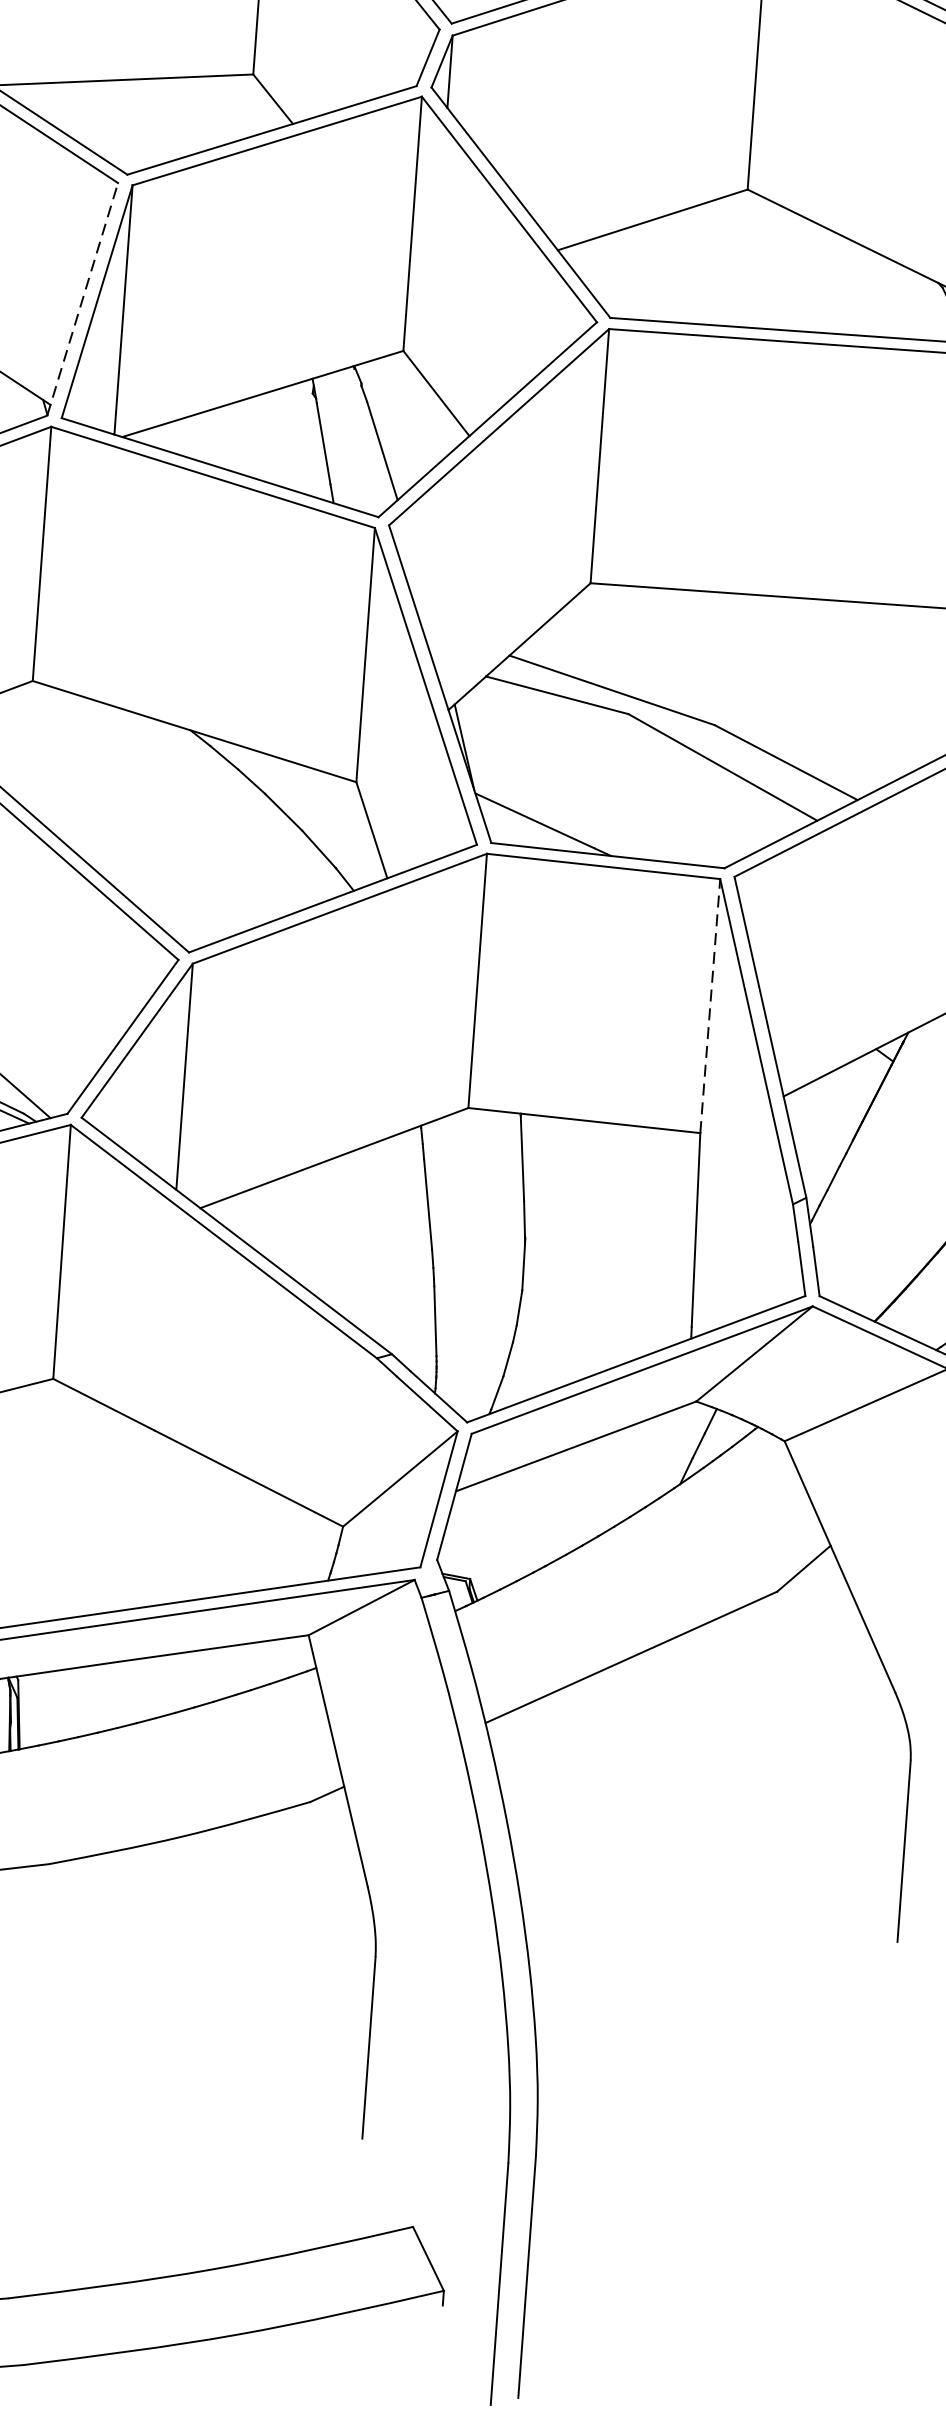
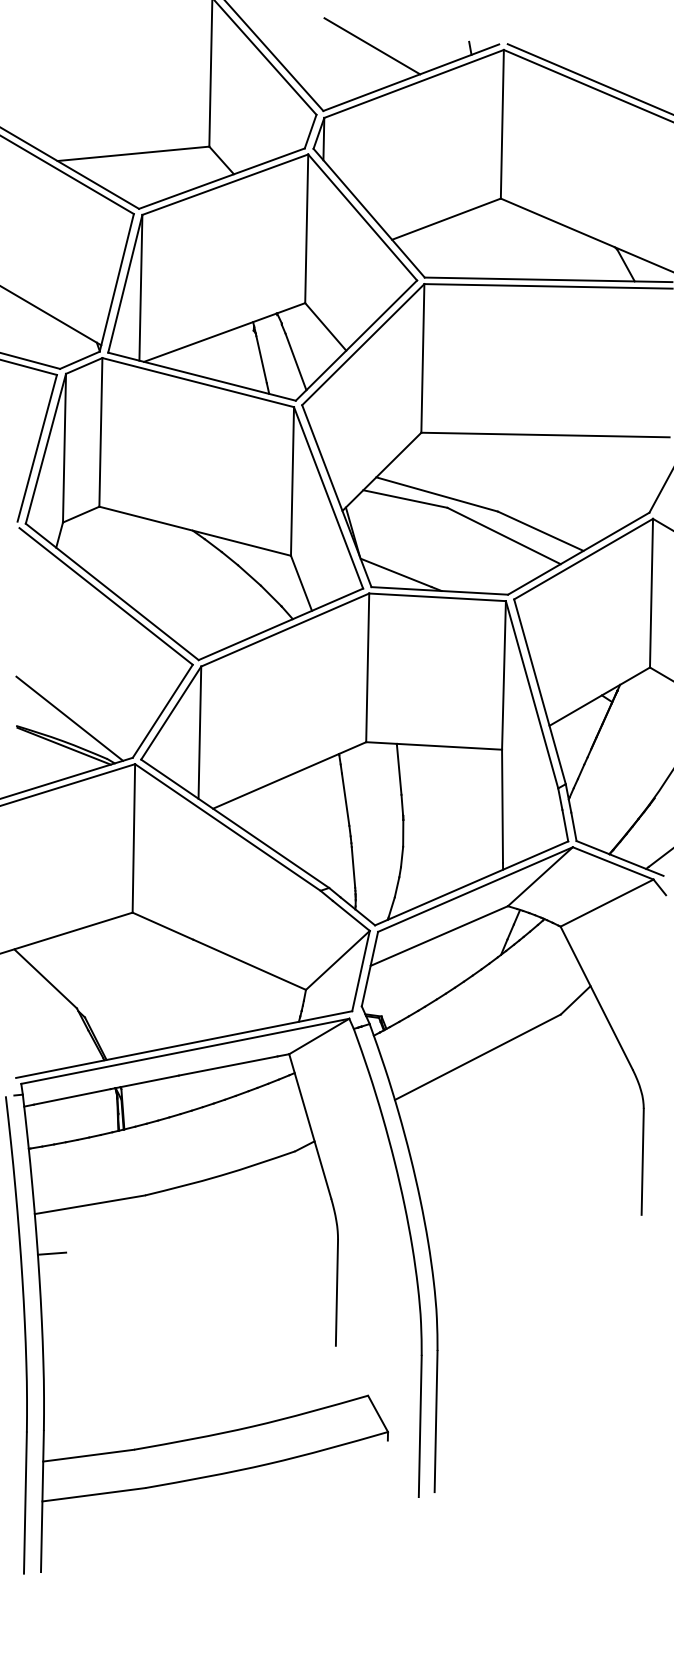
line: (82, 298) -> (116, 282), dashed -> solid
line: (711, 1004) -> (504, 674), dashed -> solid

